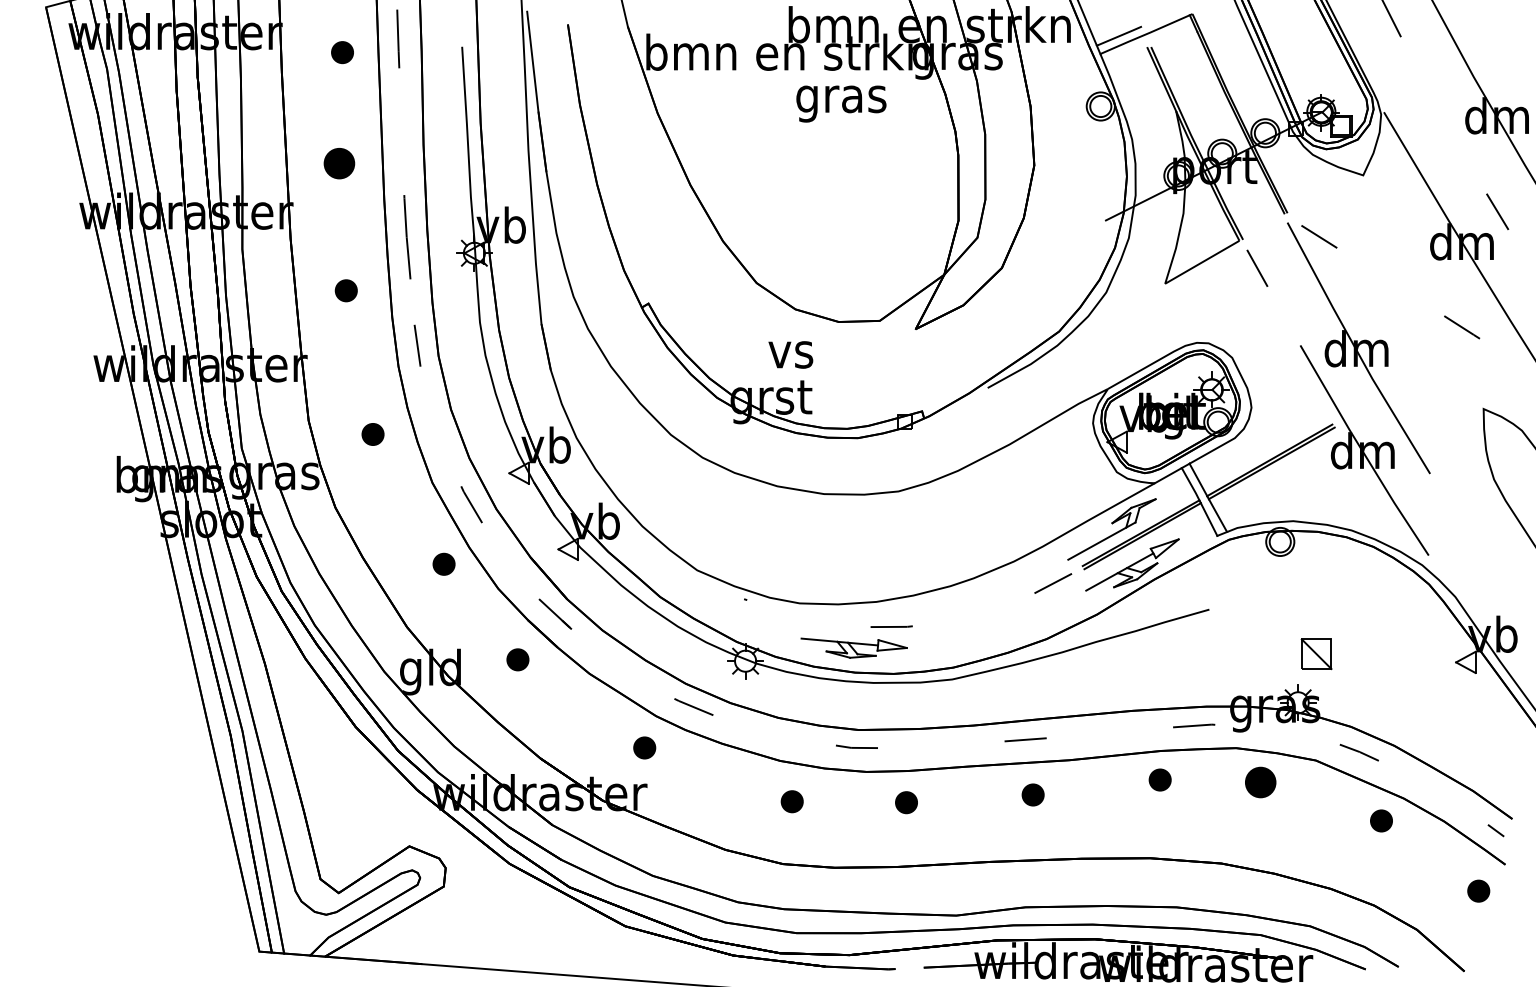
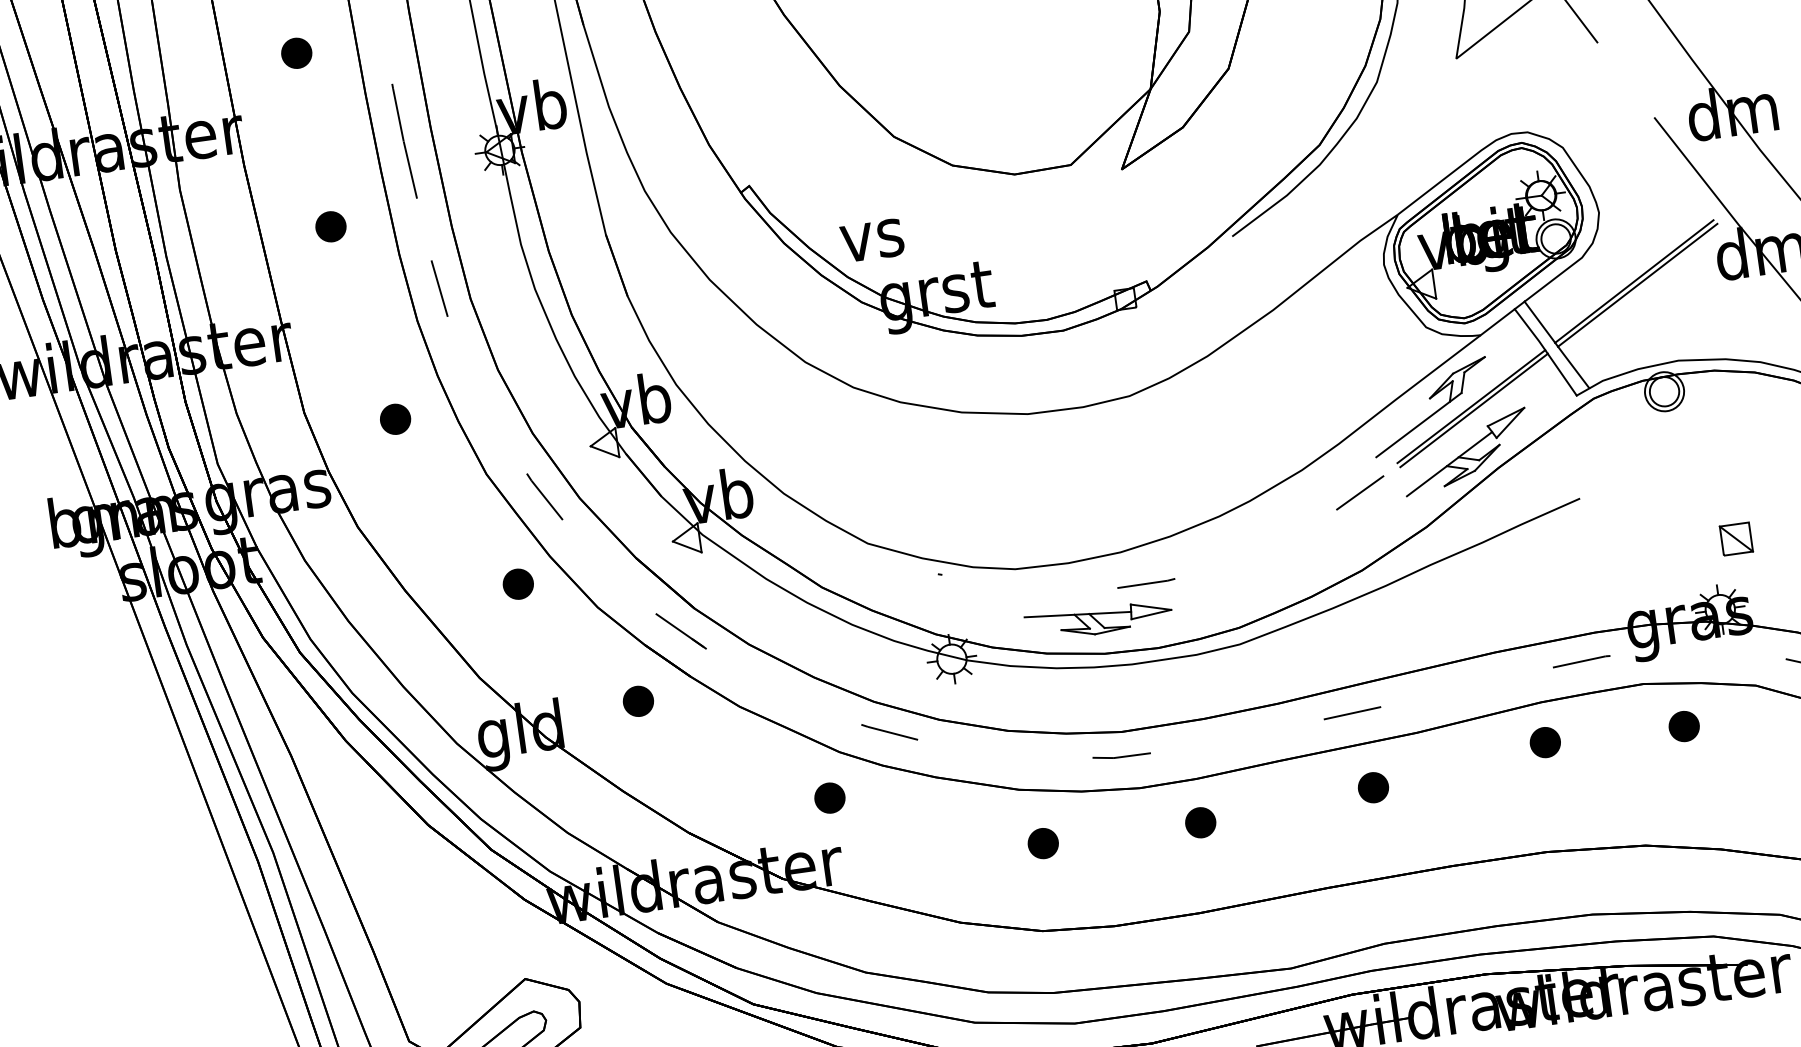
part: (338, 163) -> (295, 53), size x0.71
text: (790, 354) -> (871, 240), moved
part: (1316, 653) -> (1735, 538), size x0.71
part: (1260, 782) -> (1683, 726), size x0.71

